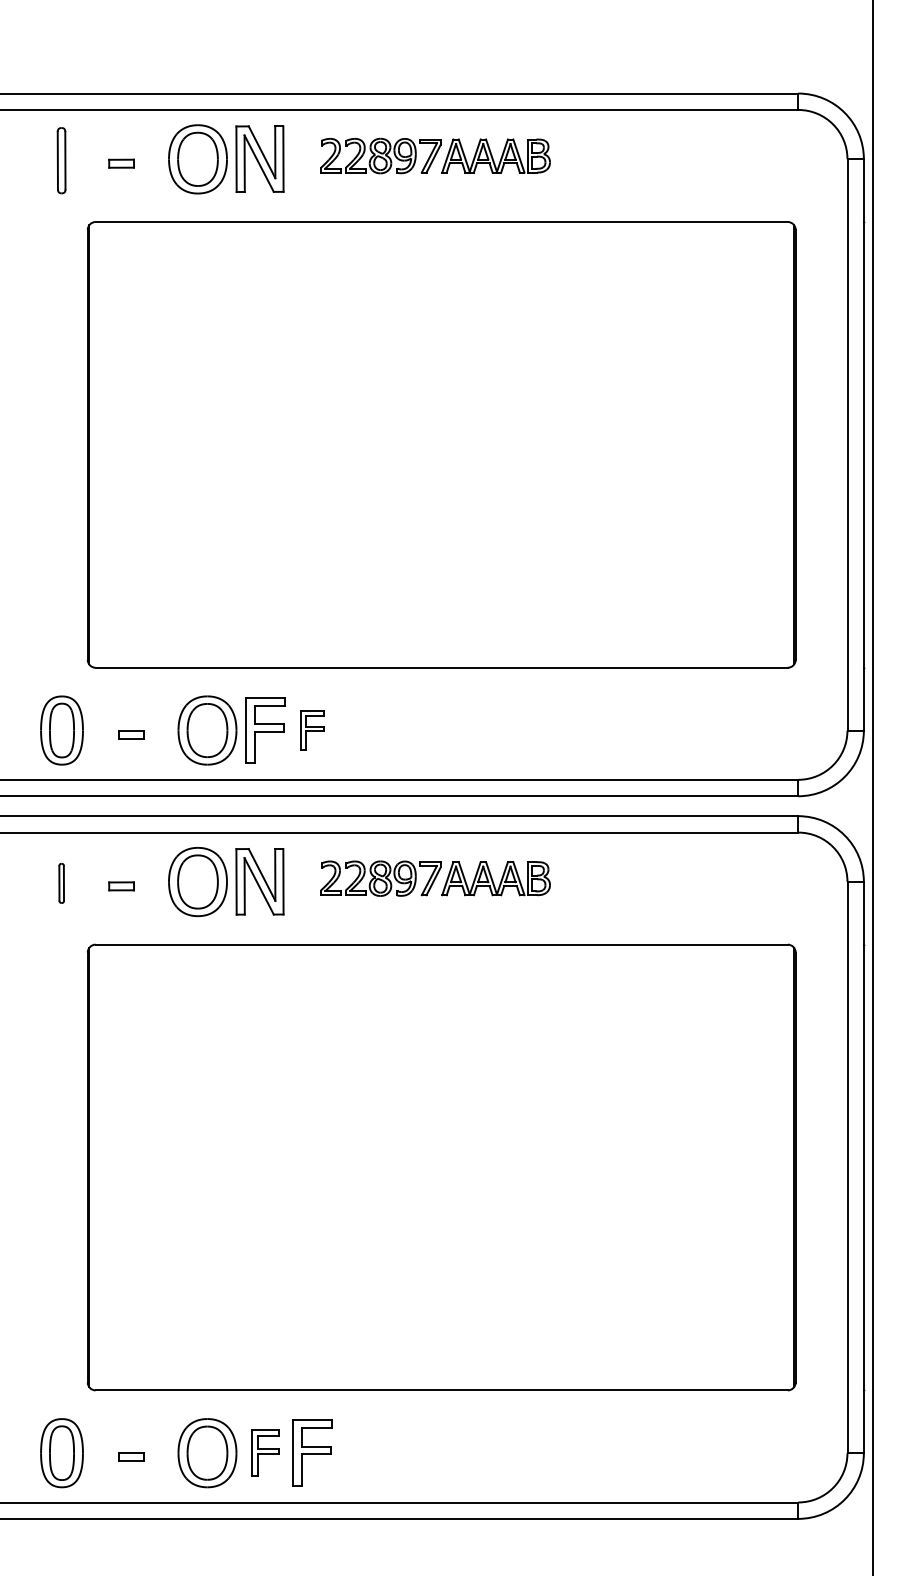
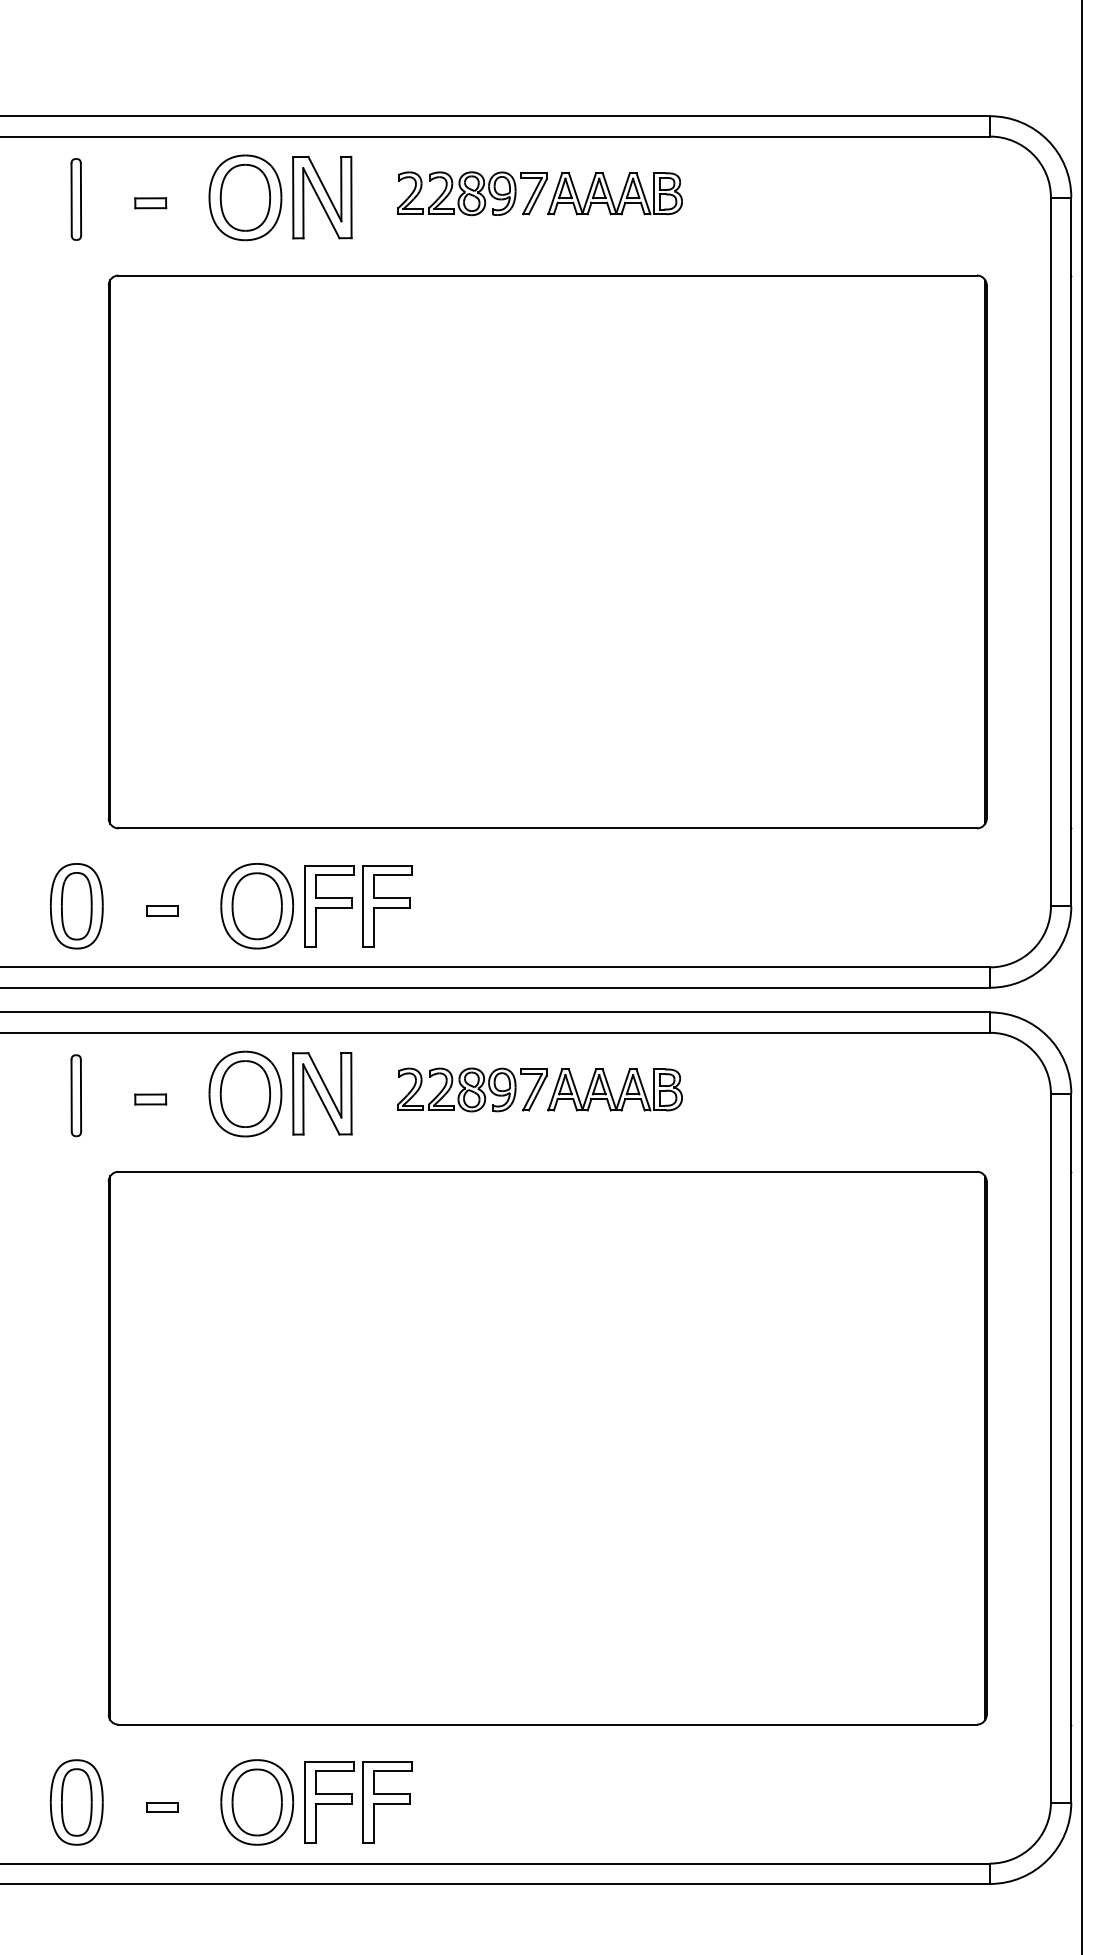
part: (312, 730) -> (387, 906), size x1.67
part: (61, 883) -> (76, 1095), size x1.67
part: (265, 1453) -> (329, 1802), size x1.43

